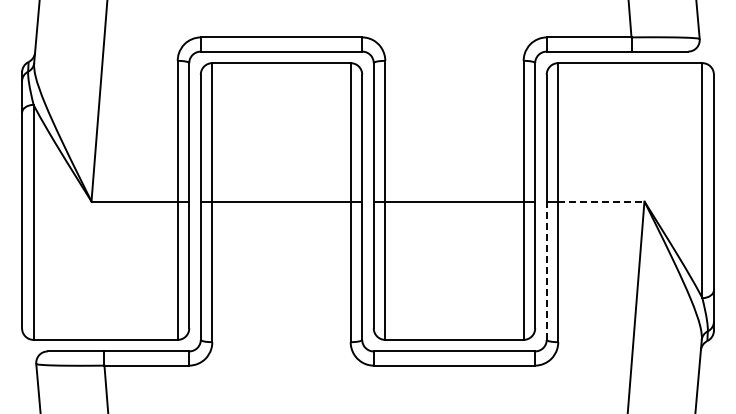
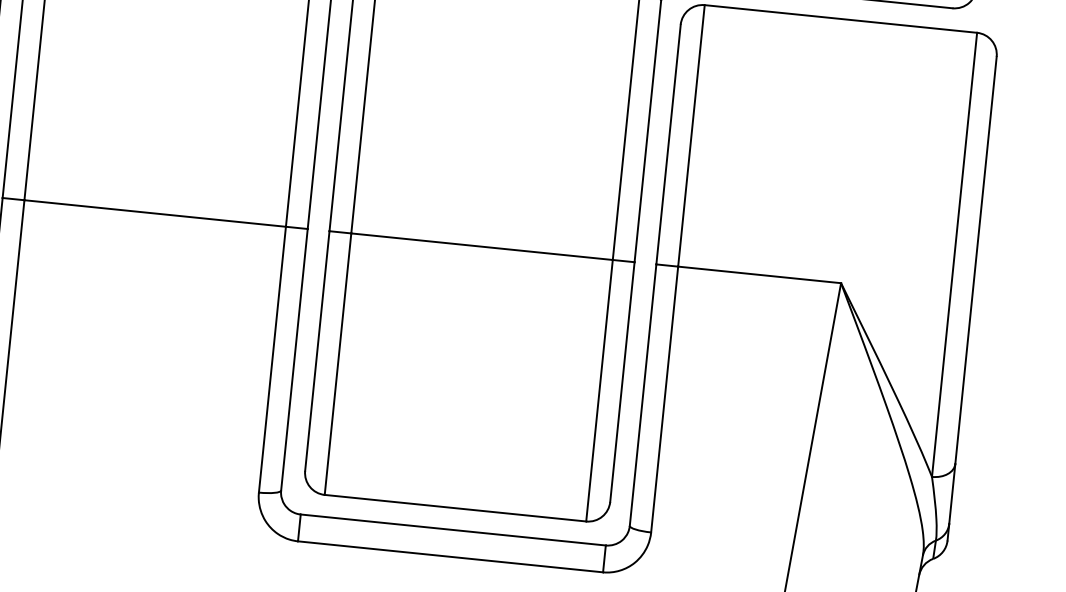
line: (601, 201) -> (759, 274), dashed -> solid
line: (546, 270) -> (642, 394), dashed -> solid

